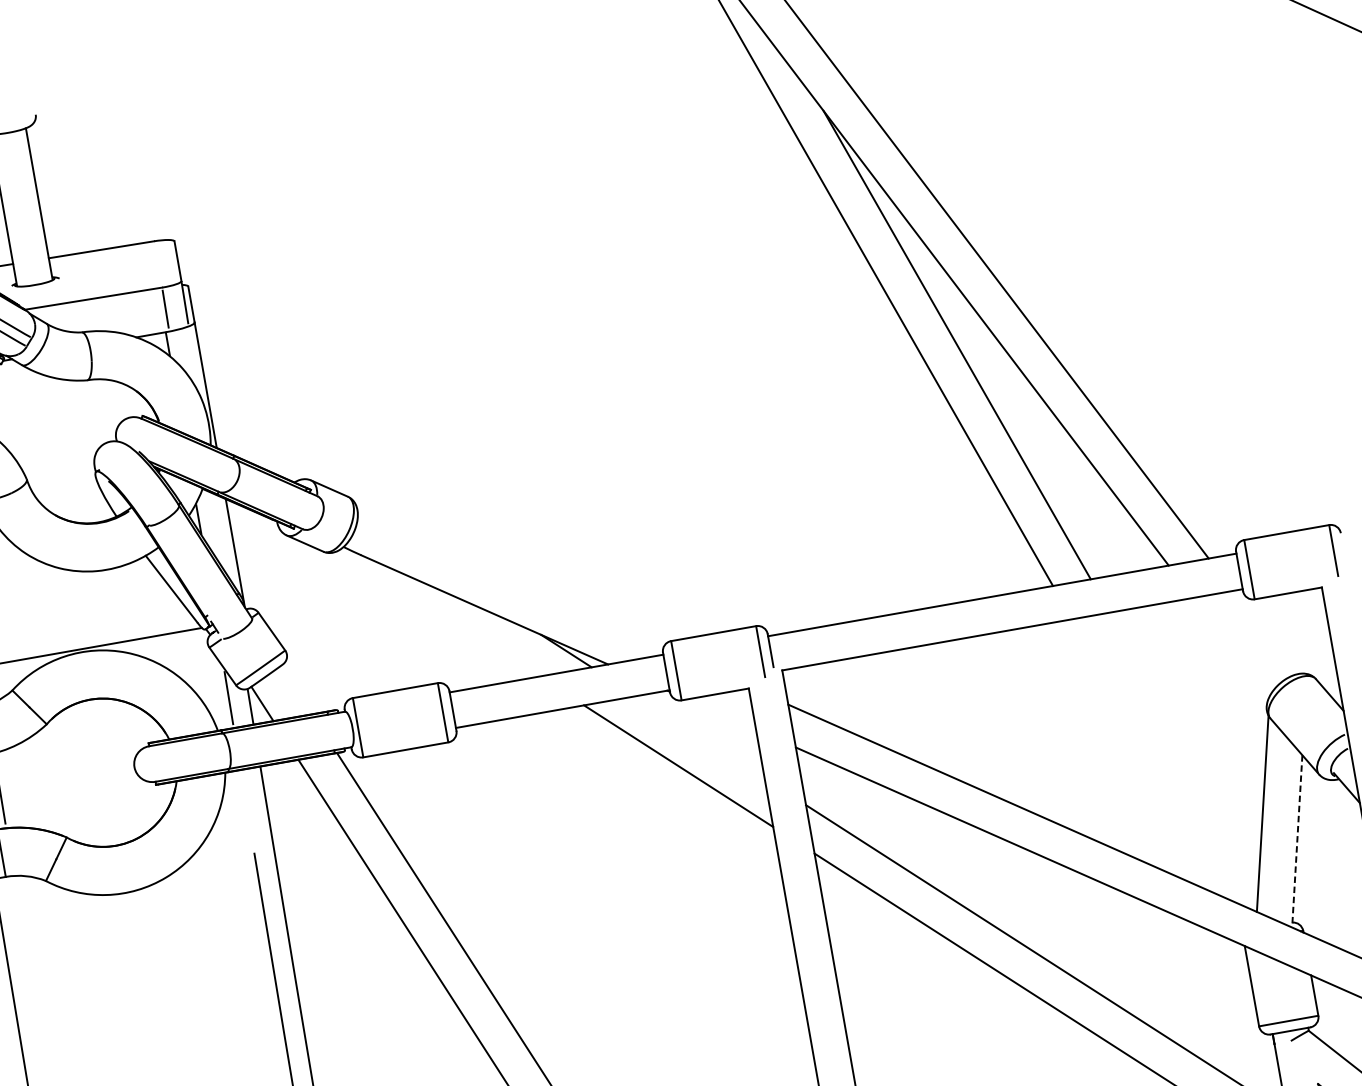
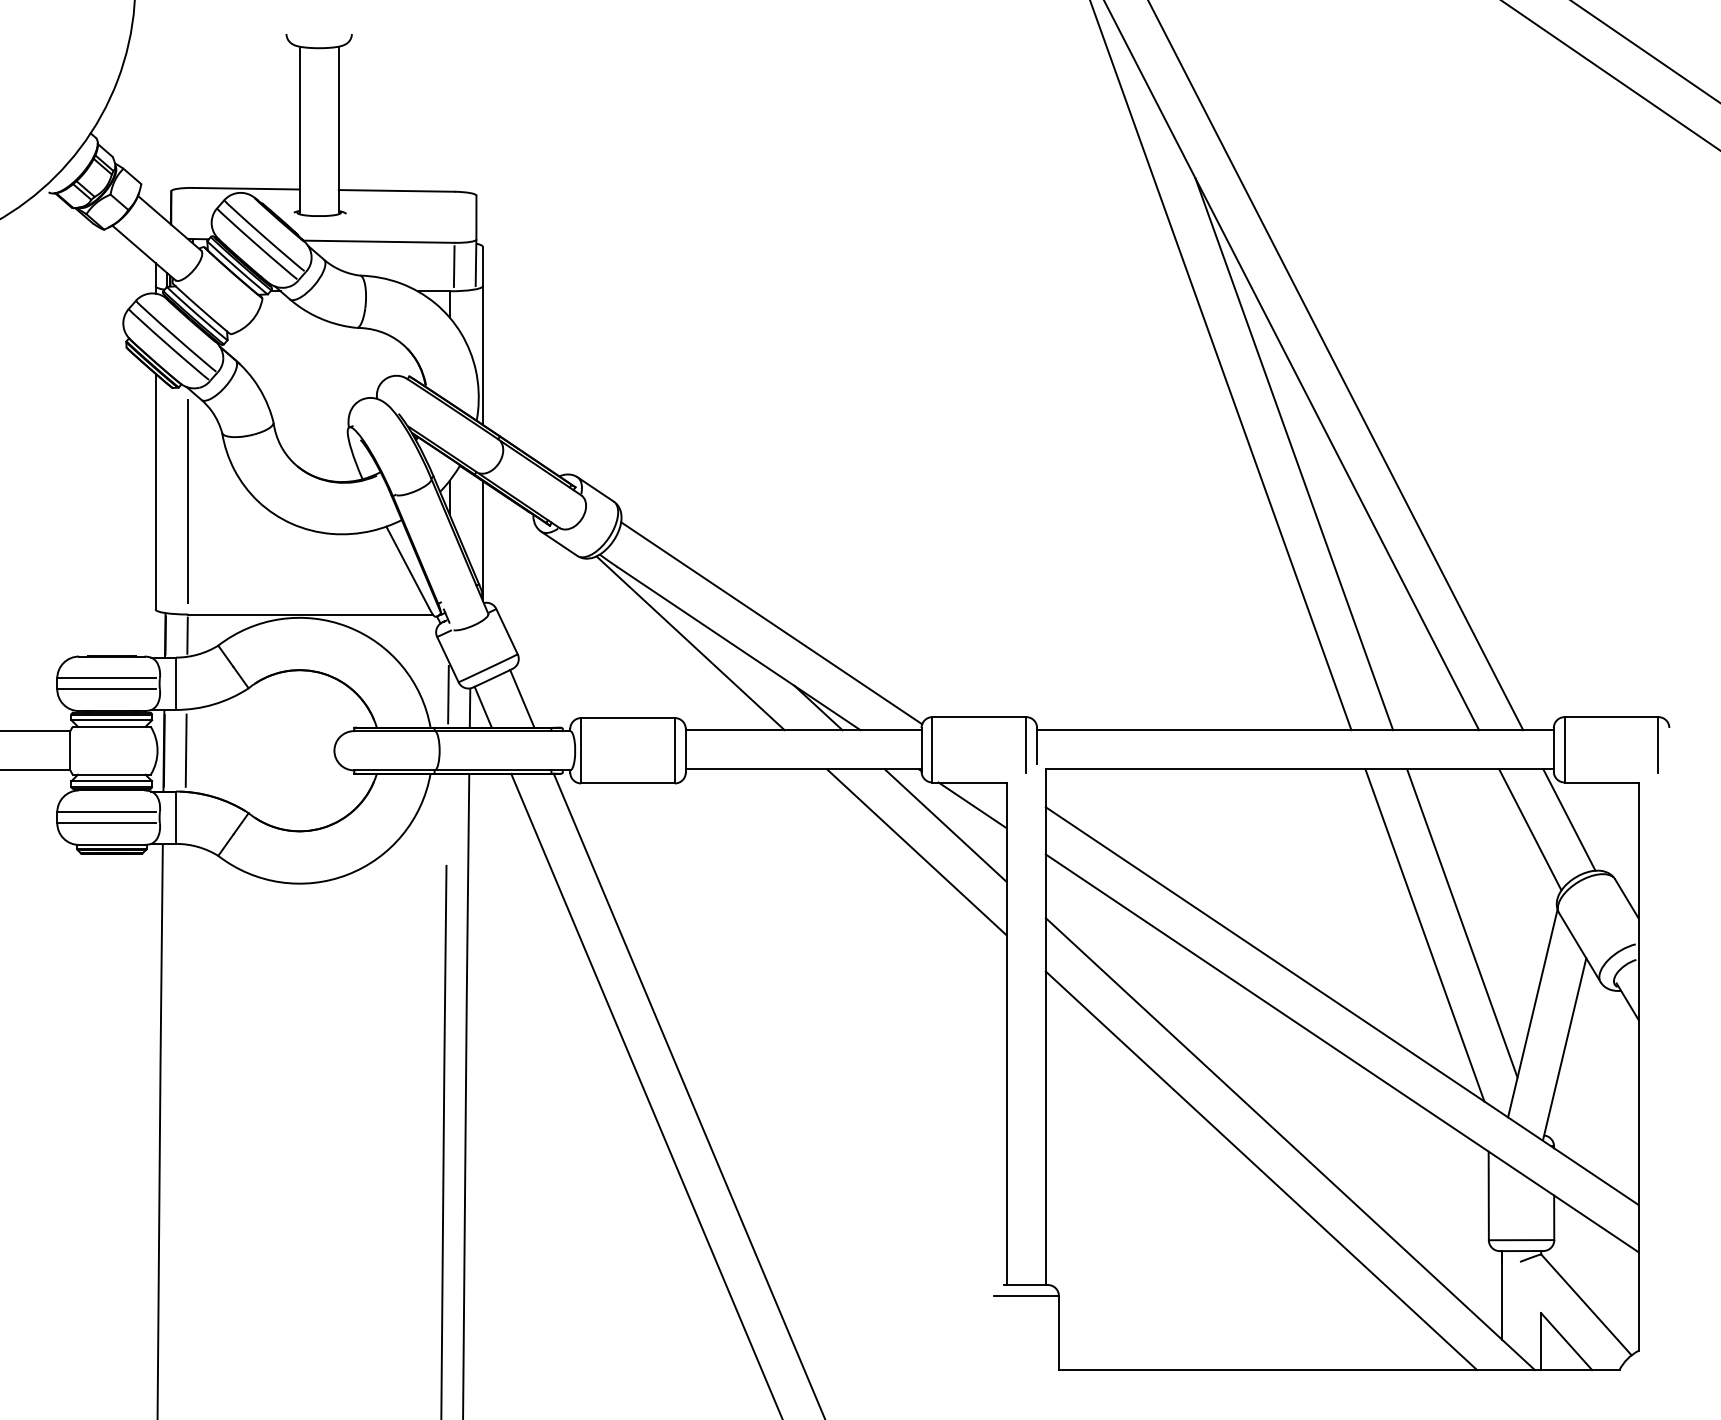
line: (510, 581) -> (771, 623), added
line: (440, 613) -> (690, 643), added
line: (1264, 632) -> (1569, 819), added
line: (1231, 647) -> (1530, 829), added
line: (296, 689) -> (522, 698), added
line: (721, 714) -> (972, 805), added
line: (700, 737) -> (945, 825), added
line: (1184, 743) -> (1462, 923), added
line: (1152, 760) -> (1424, 935), added
line: (1297, 841) -> (1564, 1049), dashed -> solid

